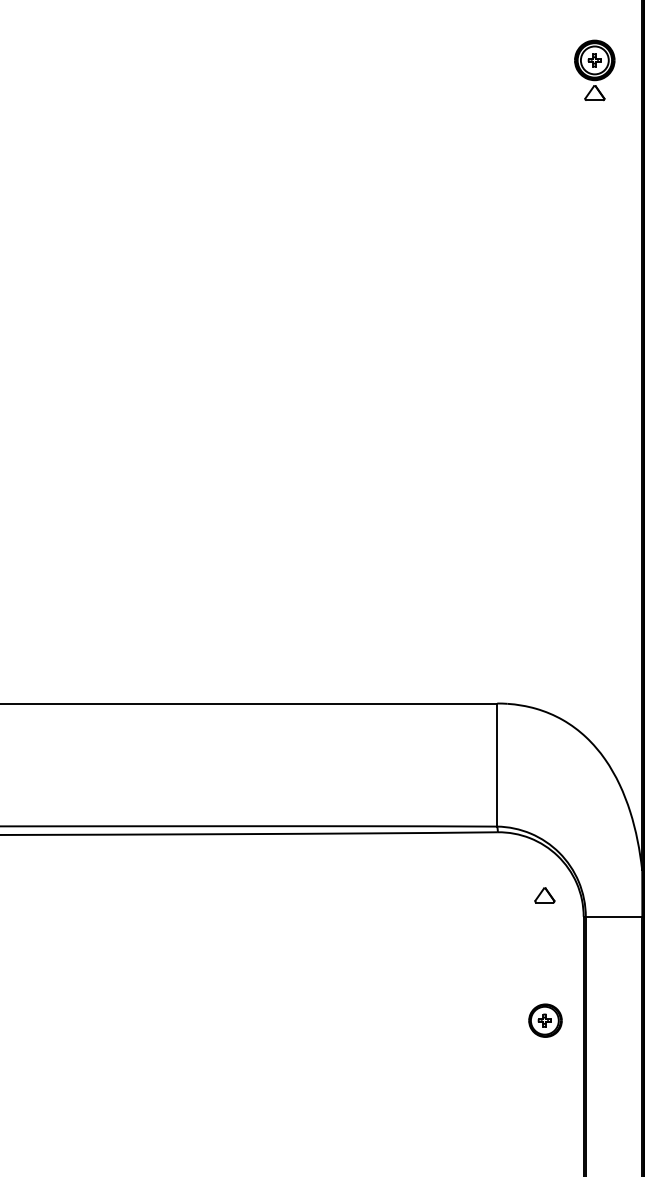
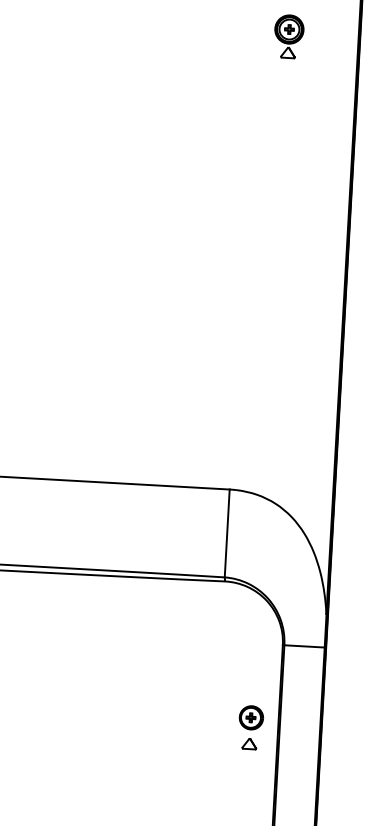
part: (594, 70) -> (288, 36), moved
part: (544, 895) -> (249, 744), moved

